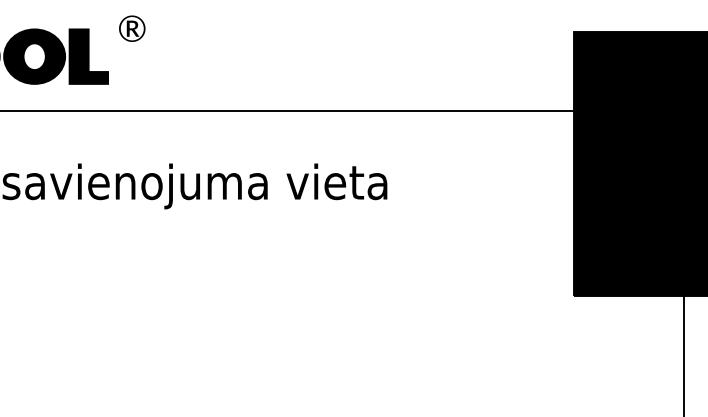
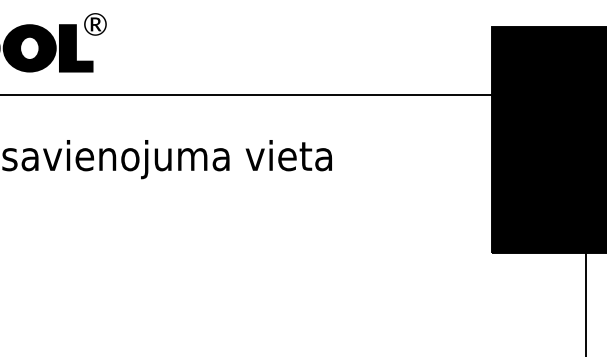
text: (132, 28) -> (95, 24), moved

